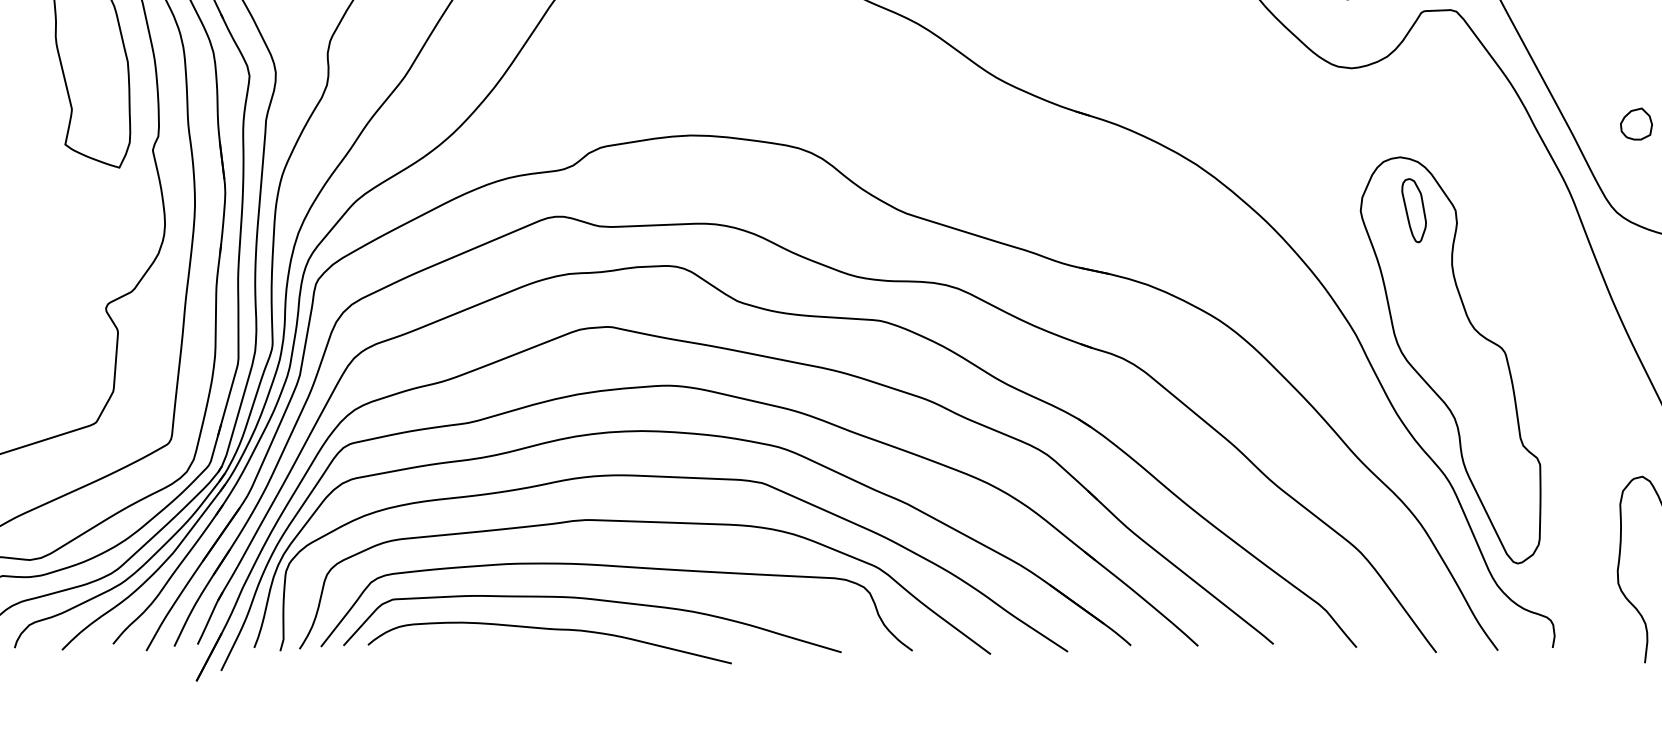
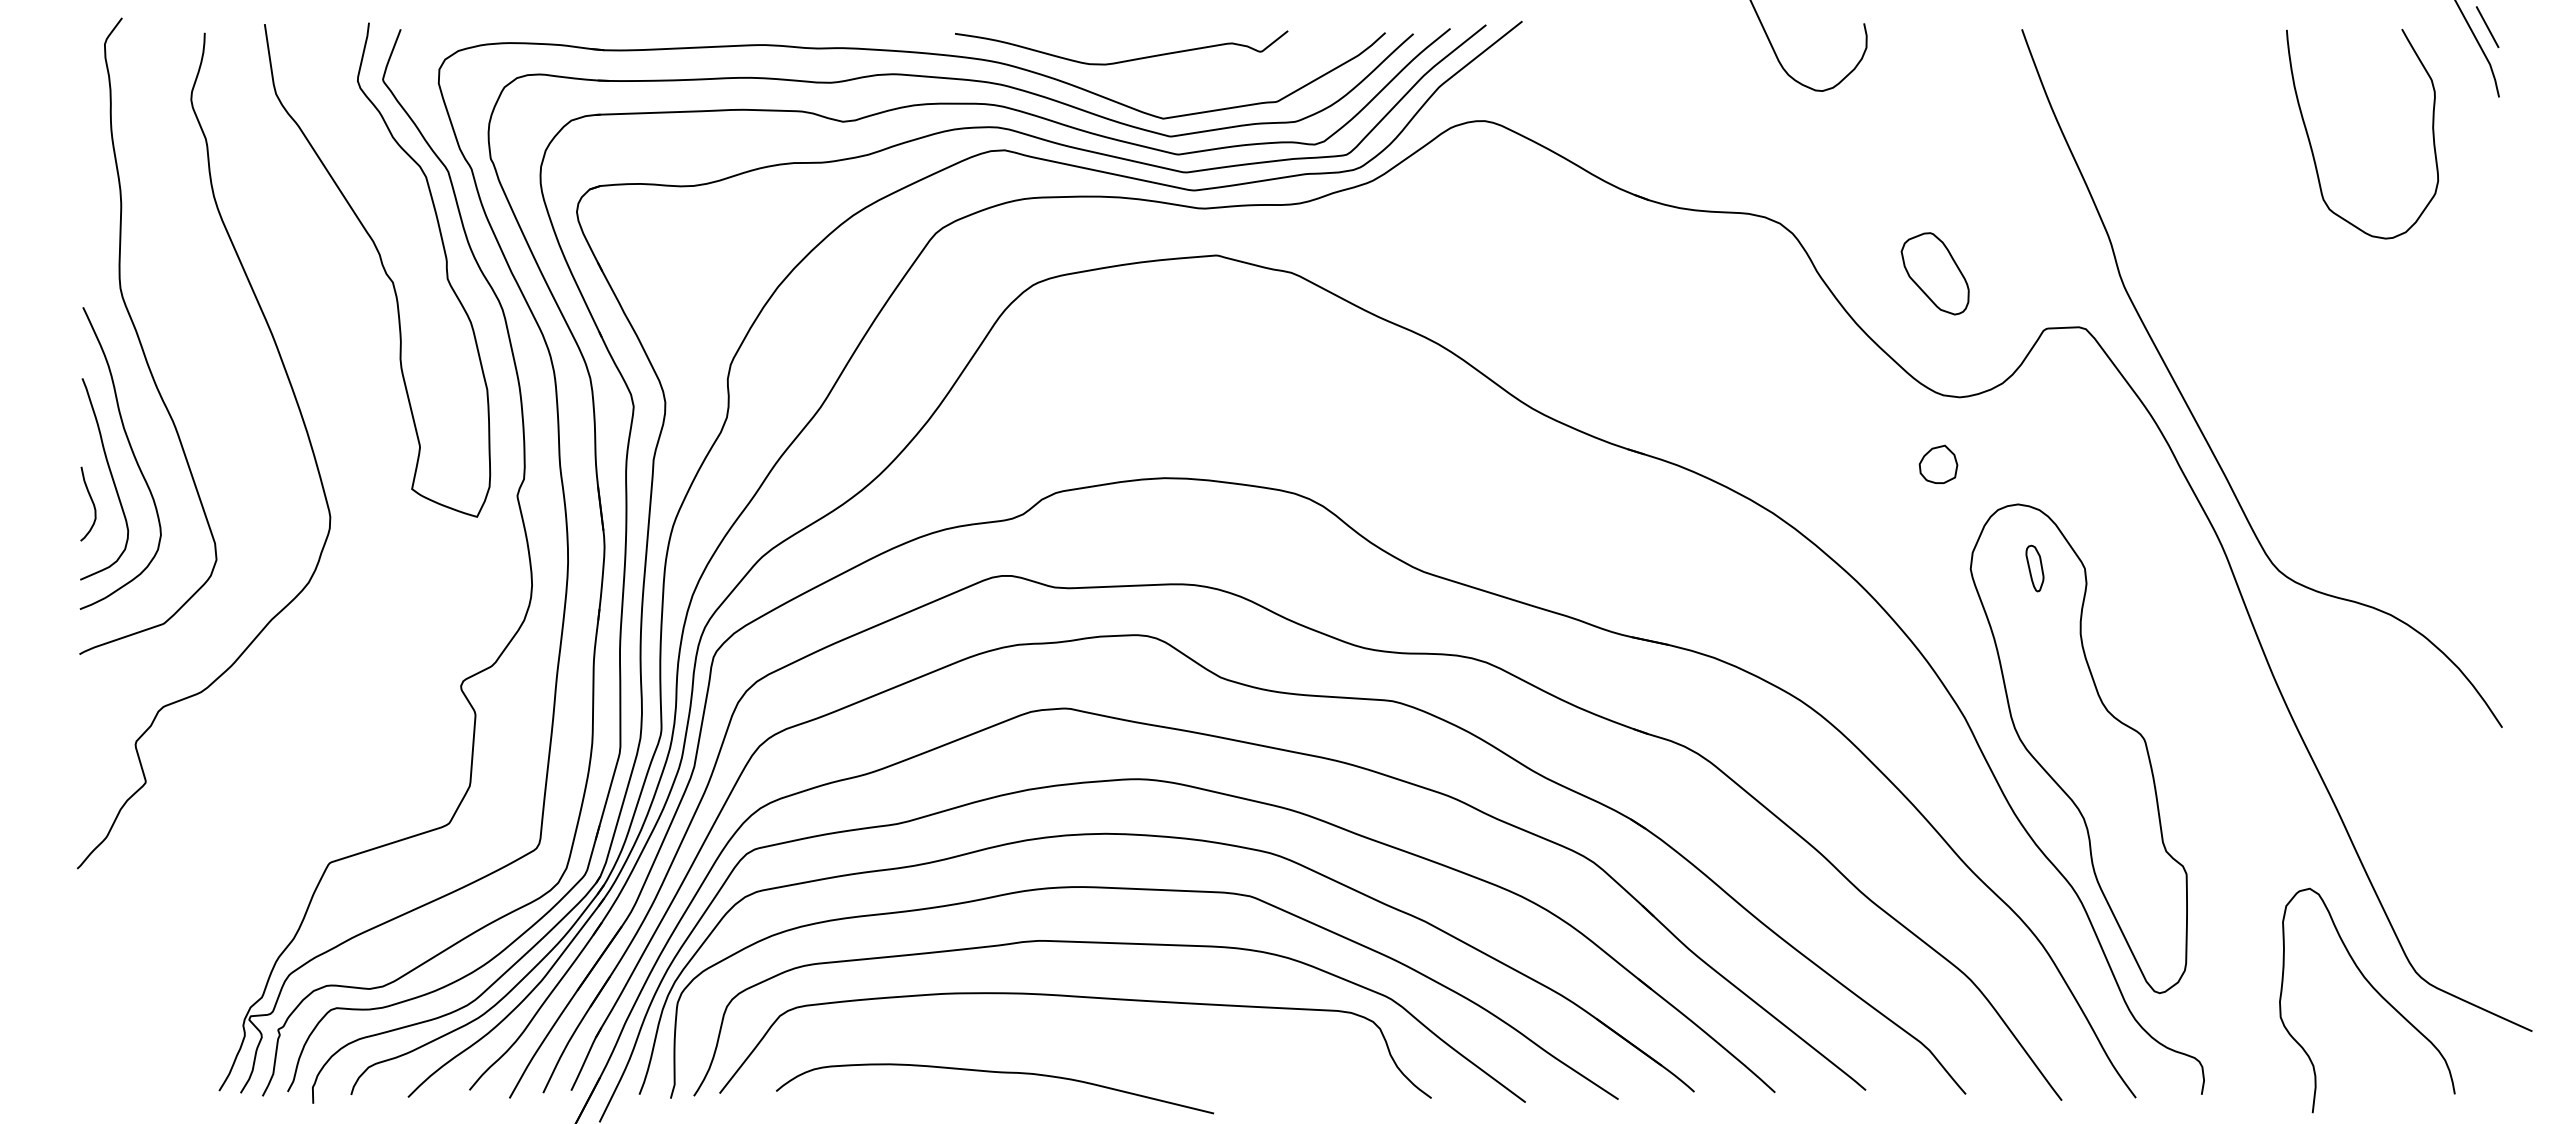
part: (1636, 123) -> (1938, 463), moved
part: (1413, 210) -> (2034, 568), size x0.6
curve: (592, 600) -> (1046, 1037), removed

